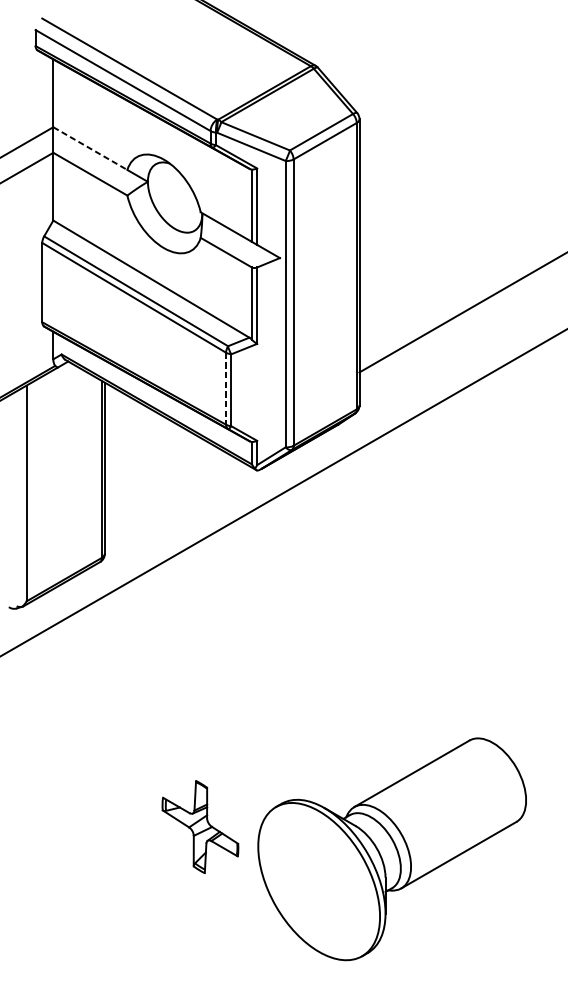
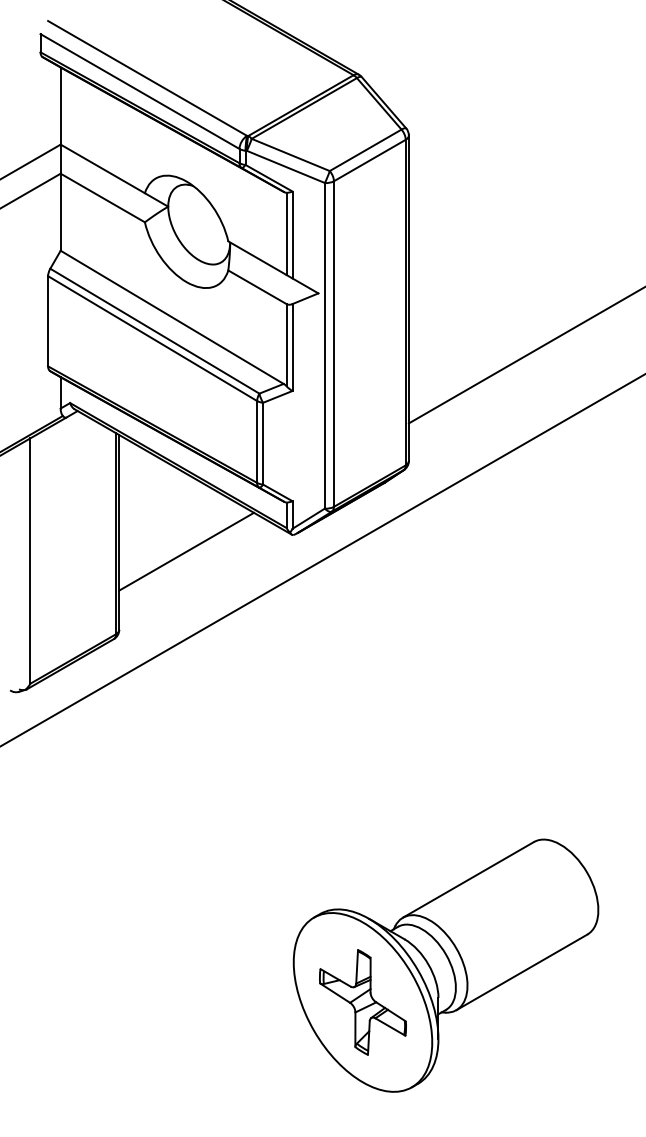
line: (90, 148) -> (102, 168), dashed -> solid
line: (226, 388) -> (257, 441), dashed -> solid
line: (163, 485) -> (186, 551), added
part: (200, 827) -> (362, 1002), moved

